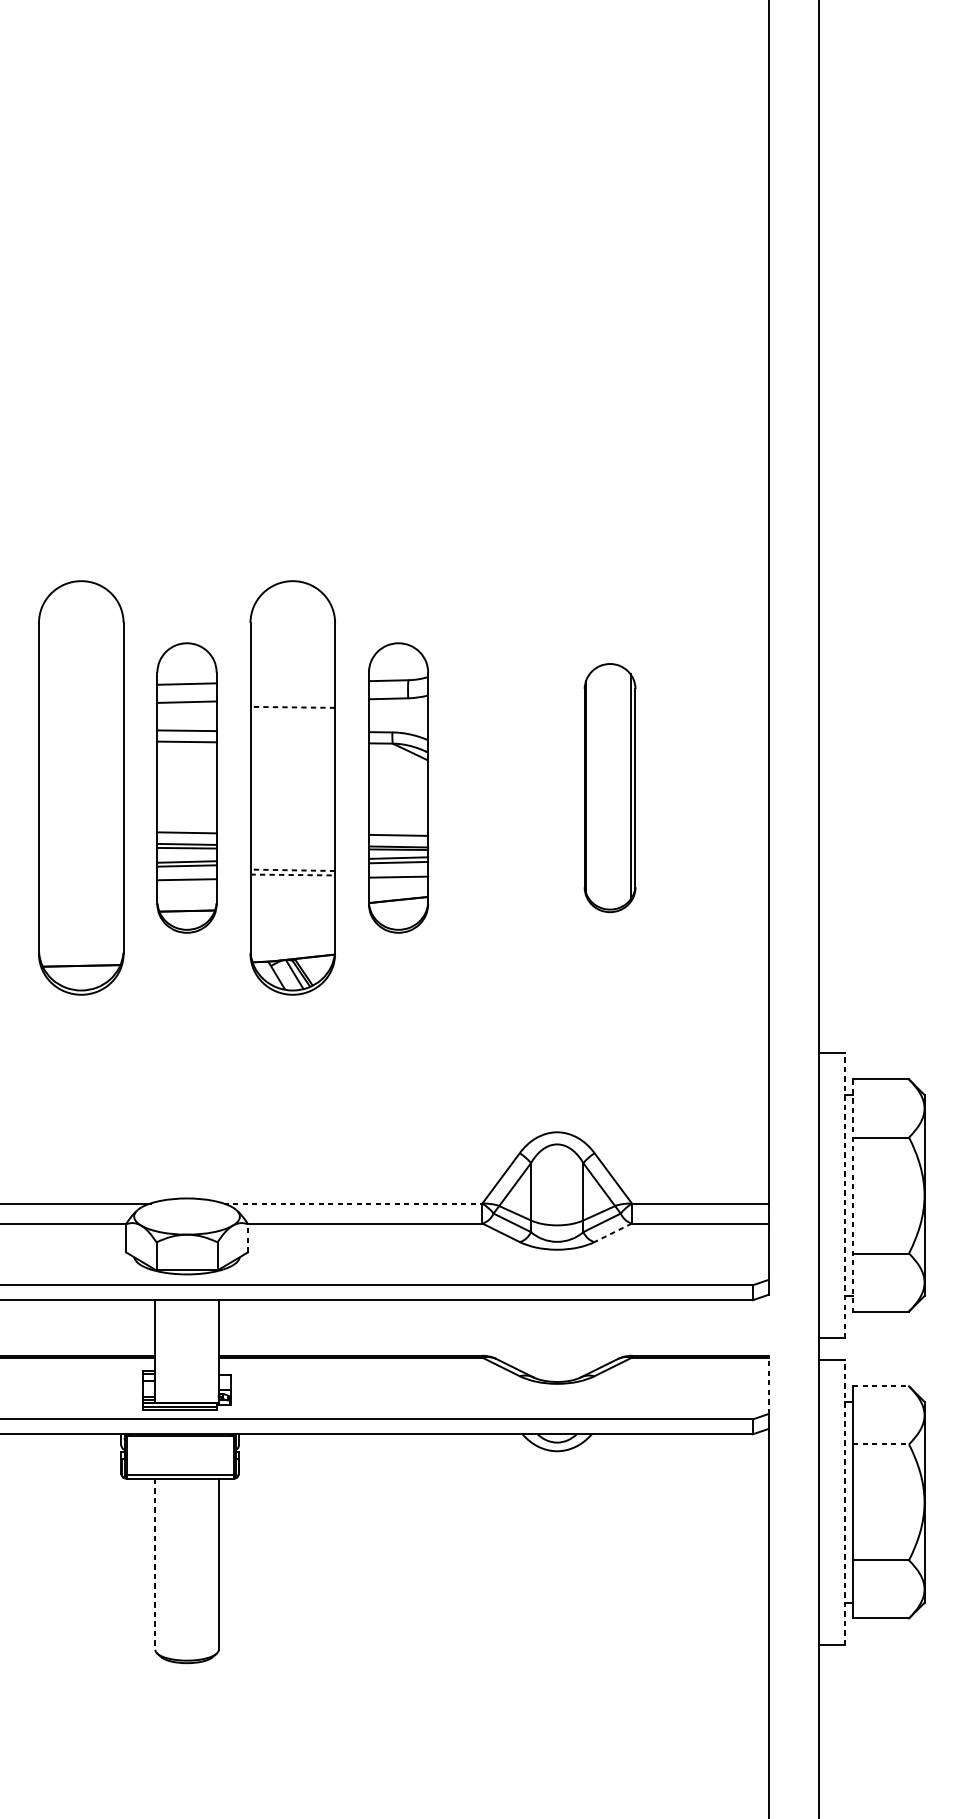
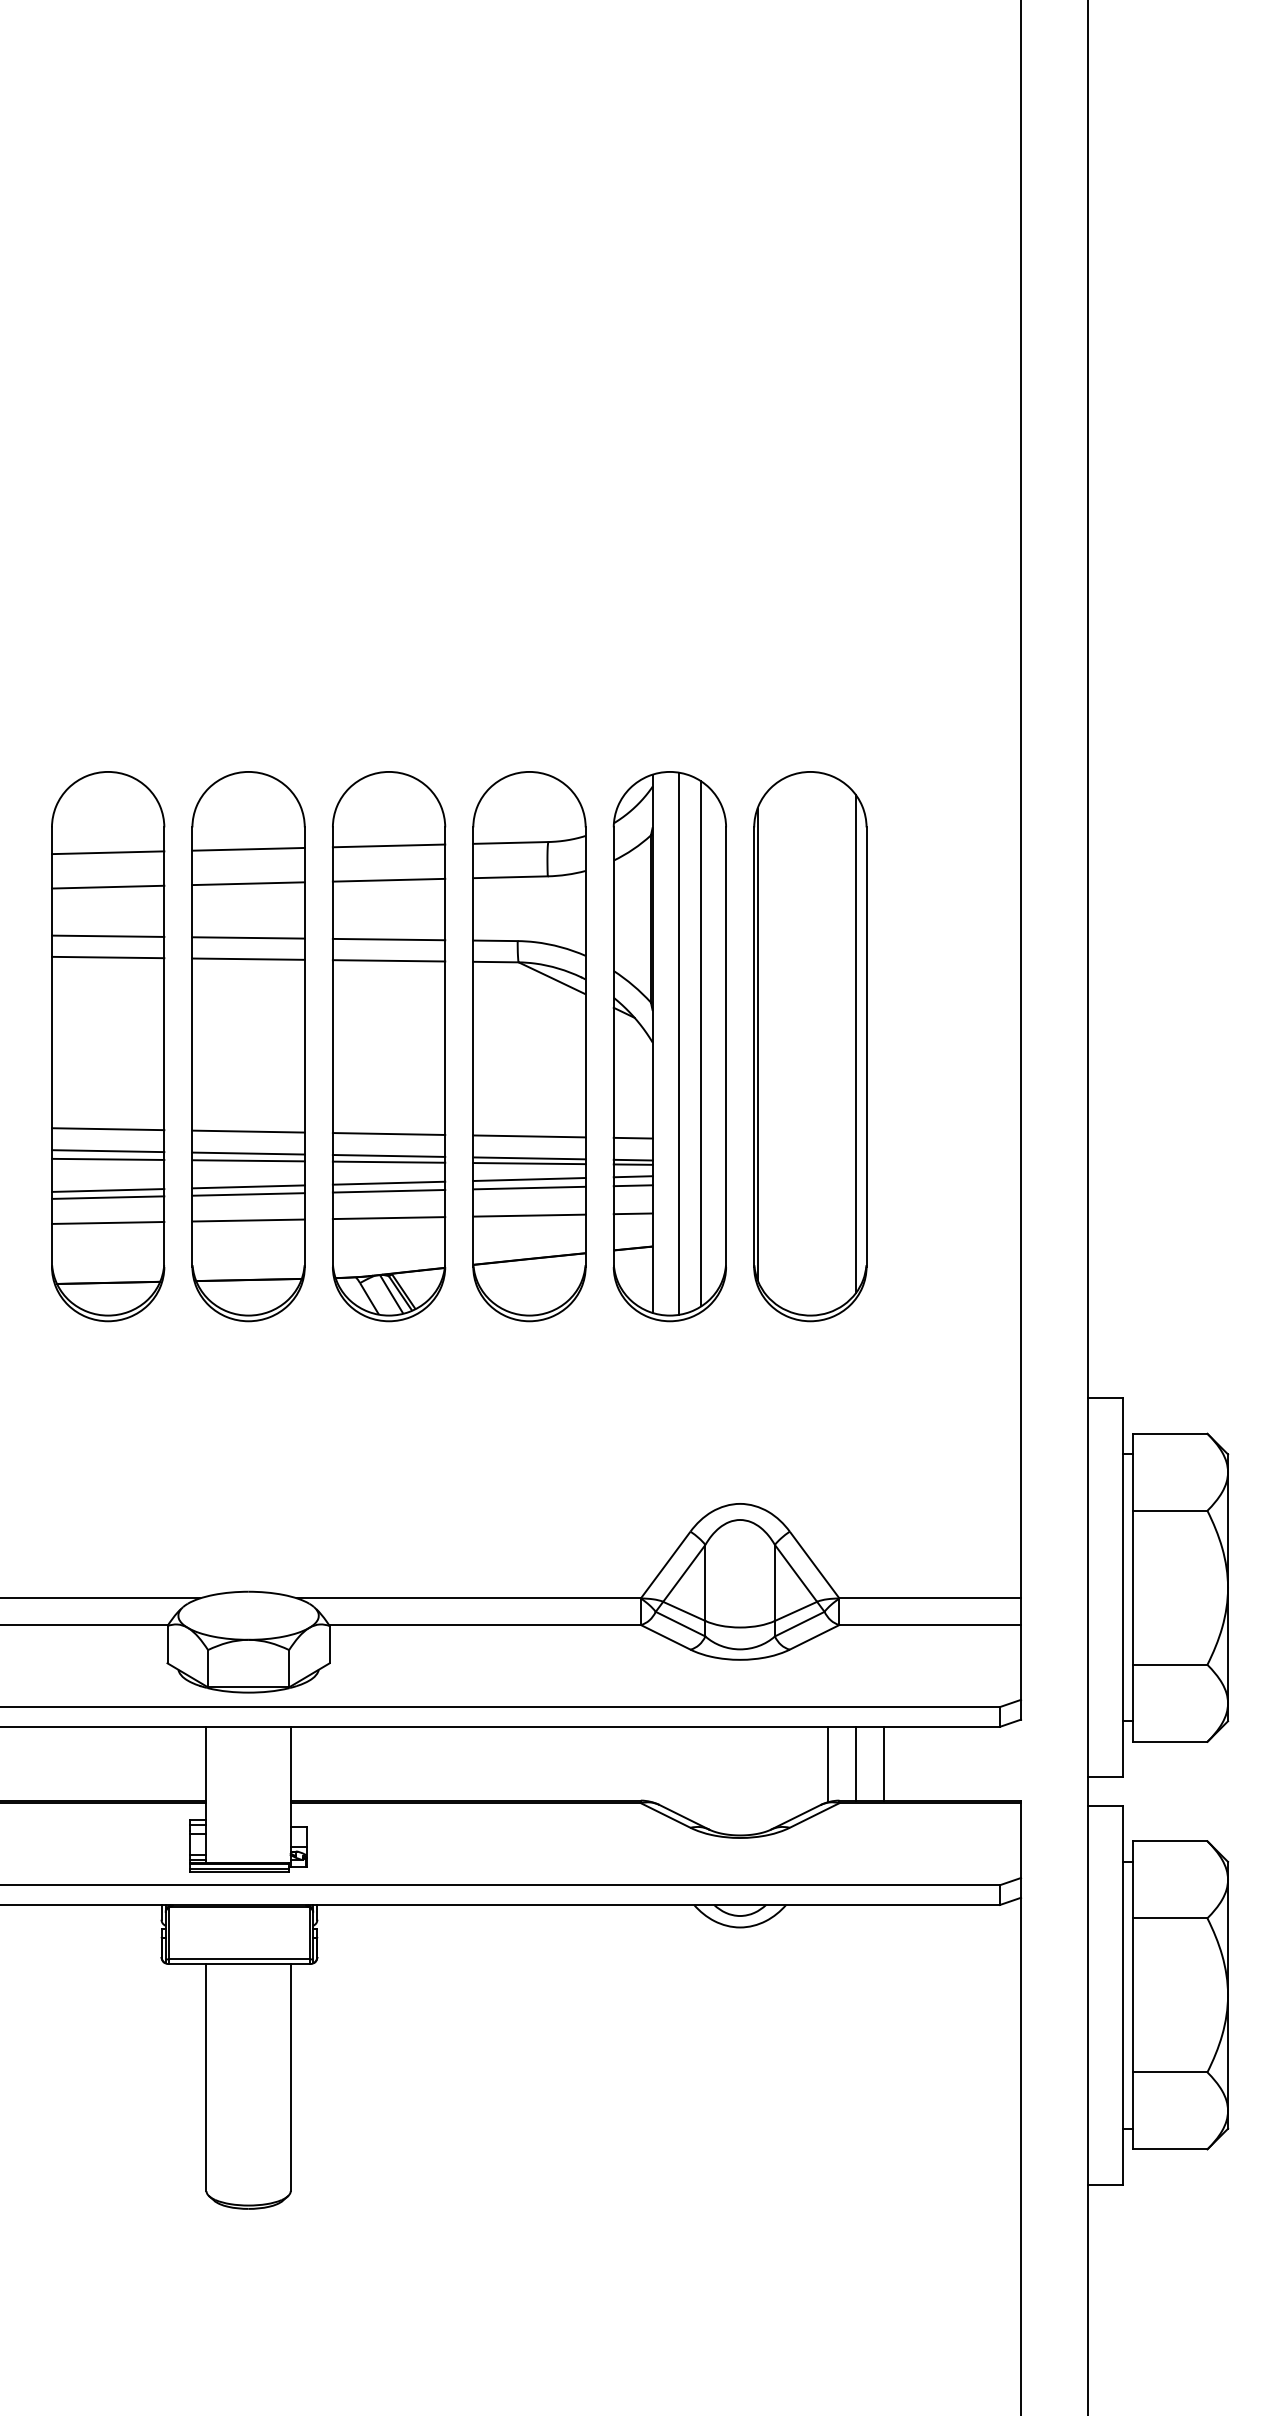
line: (292, 636) -> (388, 845), added
line: (80, 641) -> (107, 852), added
line: (292, 662) -> (388, 879), added
line: (80, 667) -> (107, 886), added
line: (80, 704) -> (107, 935), added
line: (292, 707) -> (388, 939), dashed -> solid
line: (80, 720) -> (107, 957), added
line: (292, 723) -> (388, 960), added
part: (186, 787) -> (248, 1046), size x1.43
part: (398, 787) -> (529, 1046), size x1.43
part: (503, 787) -> (669, 1046), added
part: (610, 787) -> (810, 1046), size x1.67
line: (80, 850) -> (107, 1129), added
line: (292, 853) -> (388, 1133), added
line: (80, 866) -> (107, 1151), added
line: (292, 869) -> (388, 1155), dashed -> solid
line: (80, 872) -> (107, 1158), added
line: (293, 875) -> (389, 1162), dashed -> solid
line: (292, 890) -> (388, 1182), added
line: (80, 896) -> (107, 1190), added
line: (292, 896) -> (388, 1190), added
line: (80, 901) -> (107, 1197), added
line: (292, 917) -> (388, 1218), added
line: (80, 920) -> (107, 1222), added
line: (845, 1195) -> (1122, 1587), dashed -> solid
line: (853, 1196) -> (1133, 1588), dashed -> solid
line: (352, 1203) -> (468, 1598), dashed -> solid
line: (613, 1232) -> (814, 1637), dashed -> solid
line: (247, 1238) -> (329, 1644), dashed -> solid
line: (644, 1327) -> (855, 1763), added
line: (665, 1327) -> (883, 1763), added
line: (622, 1328) -> (827, 1764), added
line: (769, 1385) -> (1021, 1839), dashed -> solid
line: (881, 1386) -> (1170, 1841), dashed -> solid
line: (881, 1444) -> (1170, 1918), dashed -> solid
line: (845, 1502) -> (1122, 1995), dashed -> solid
line: (155, 1564) -> (206, 2077), dashed -> solid

